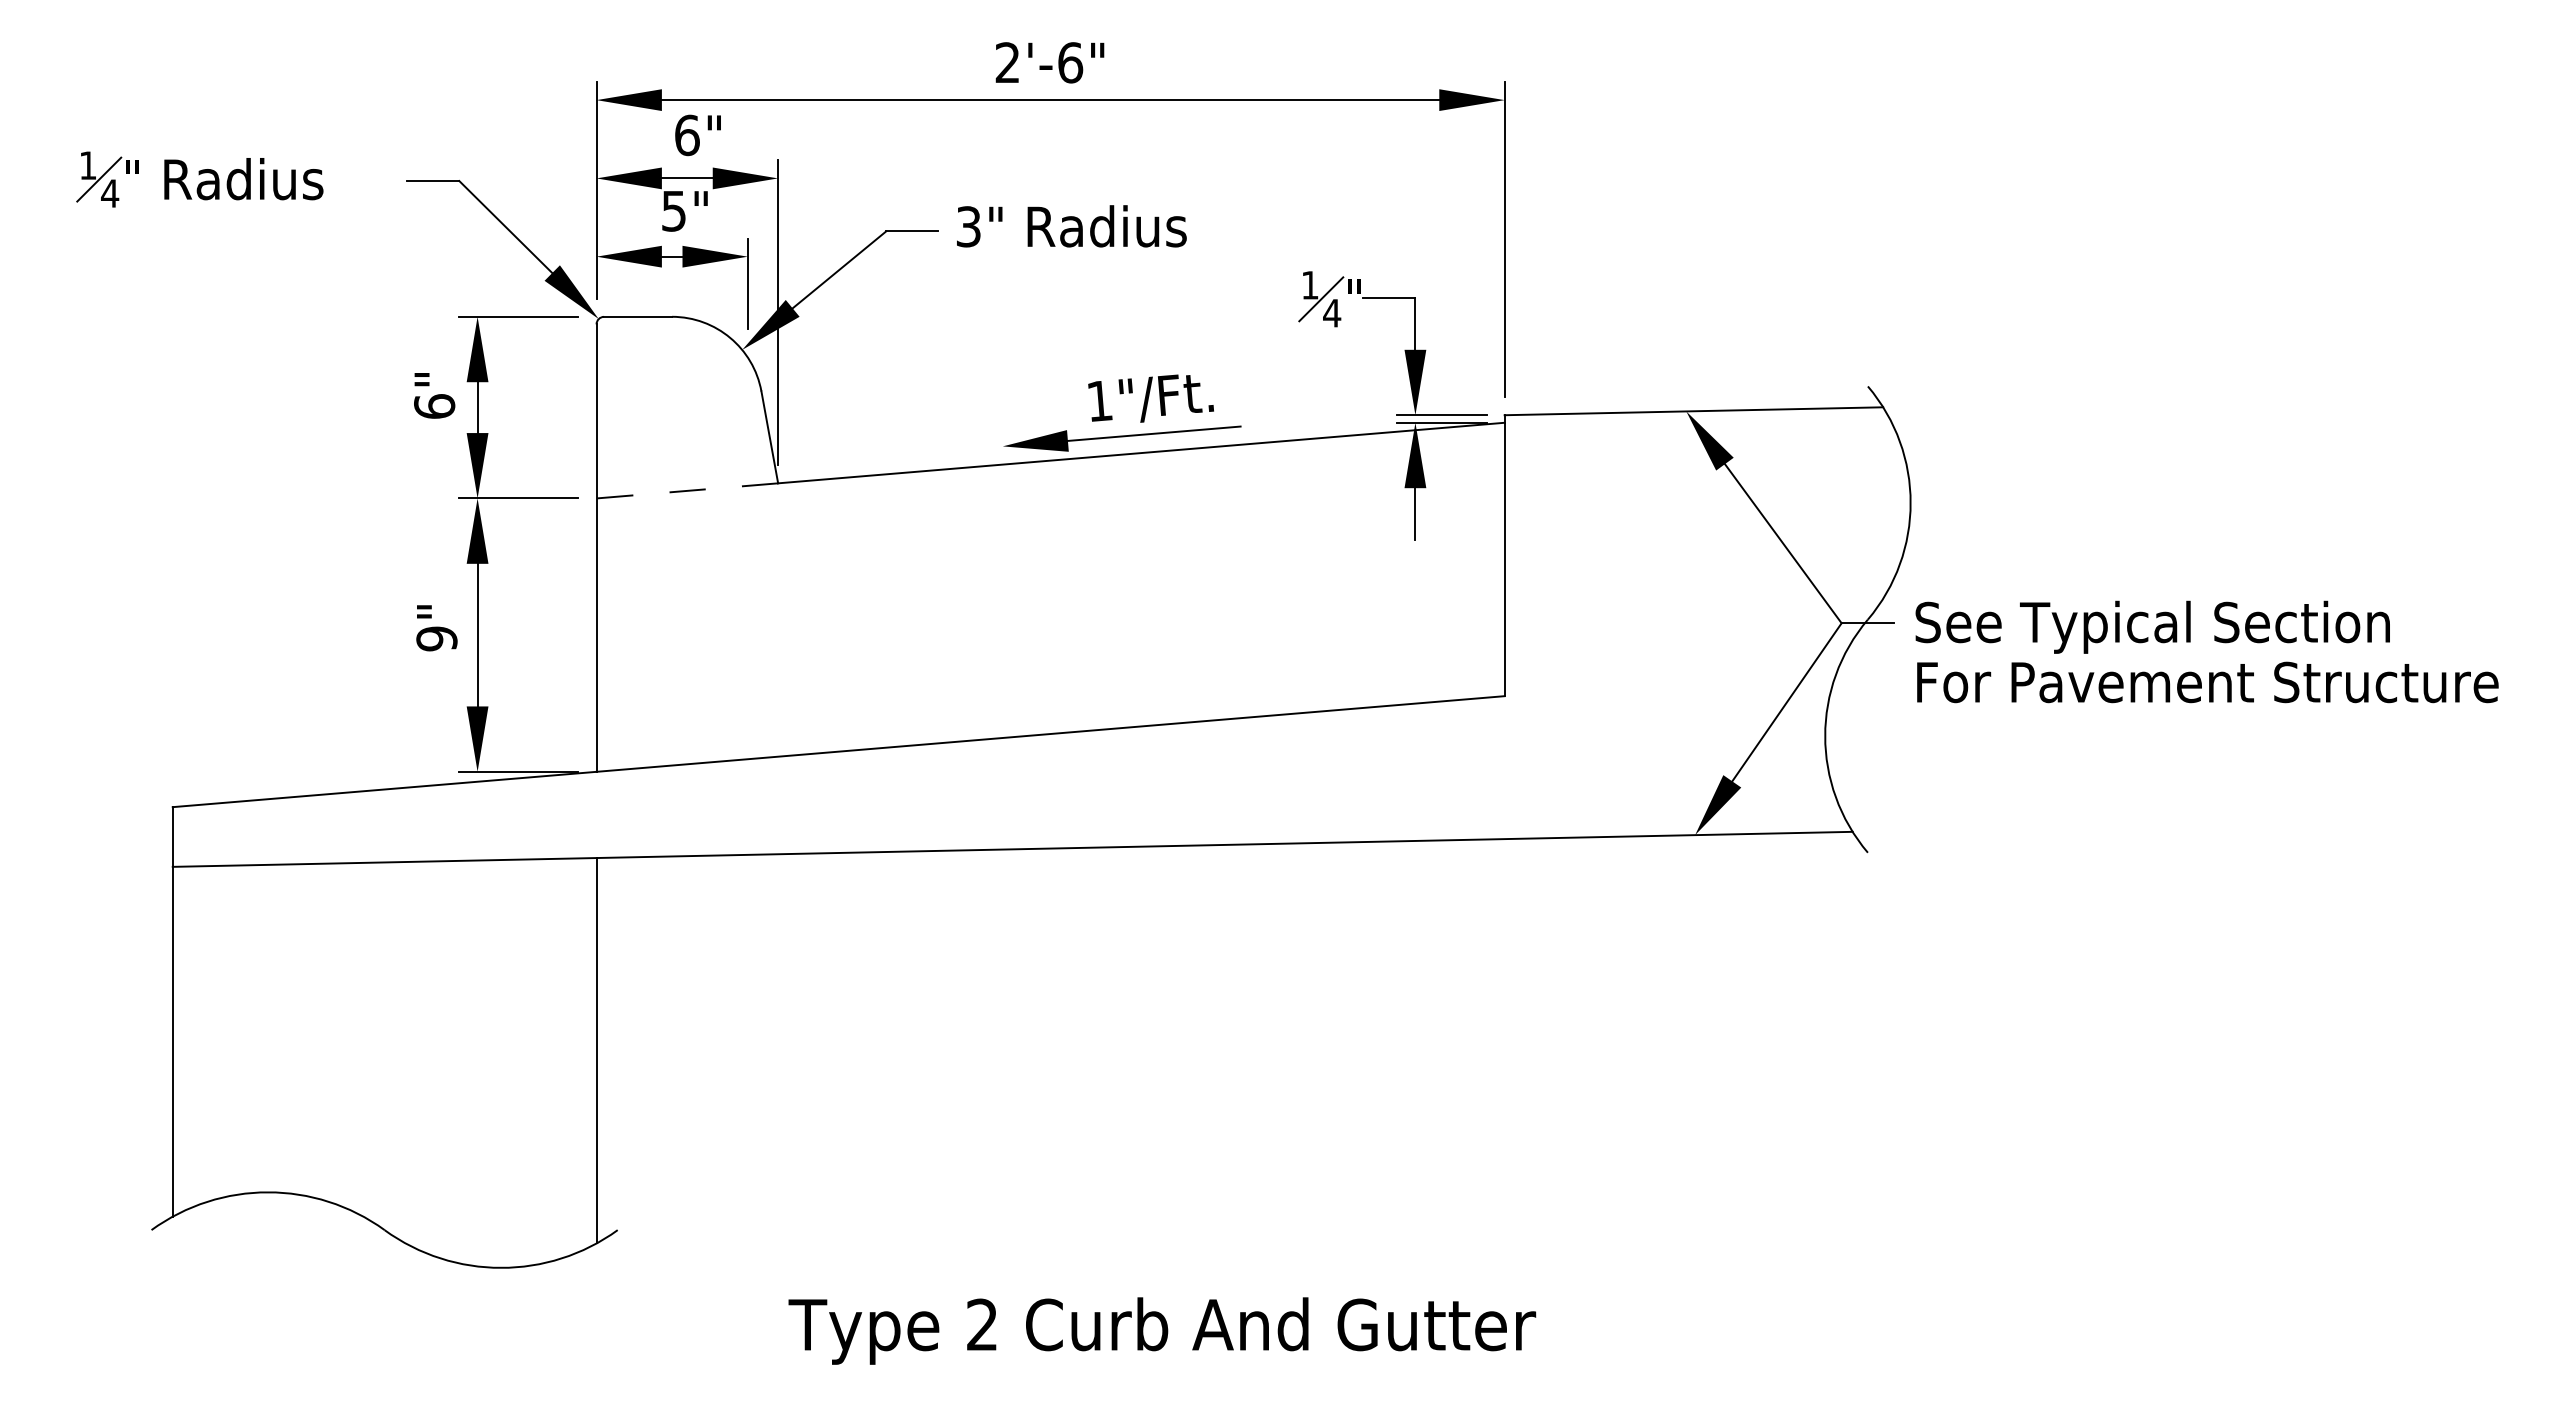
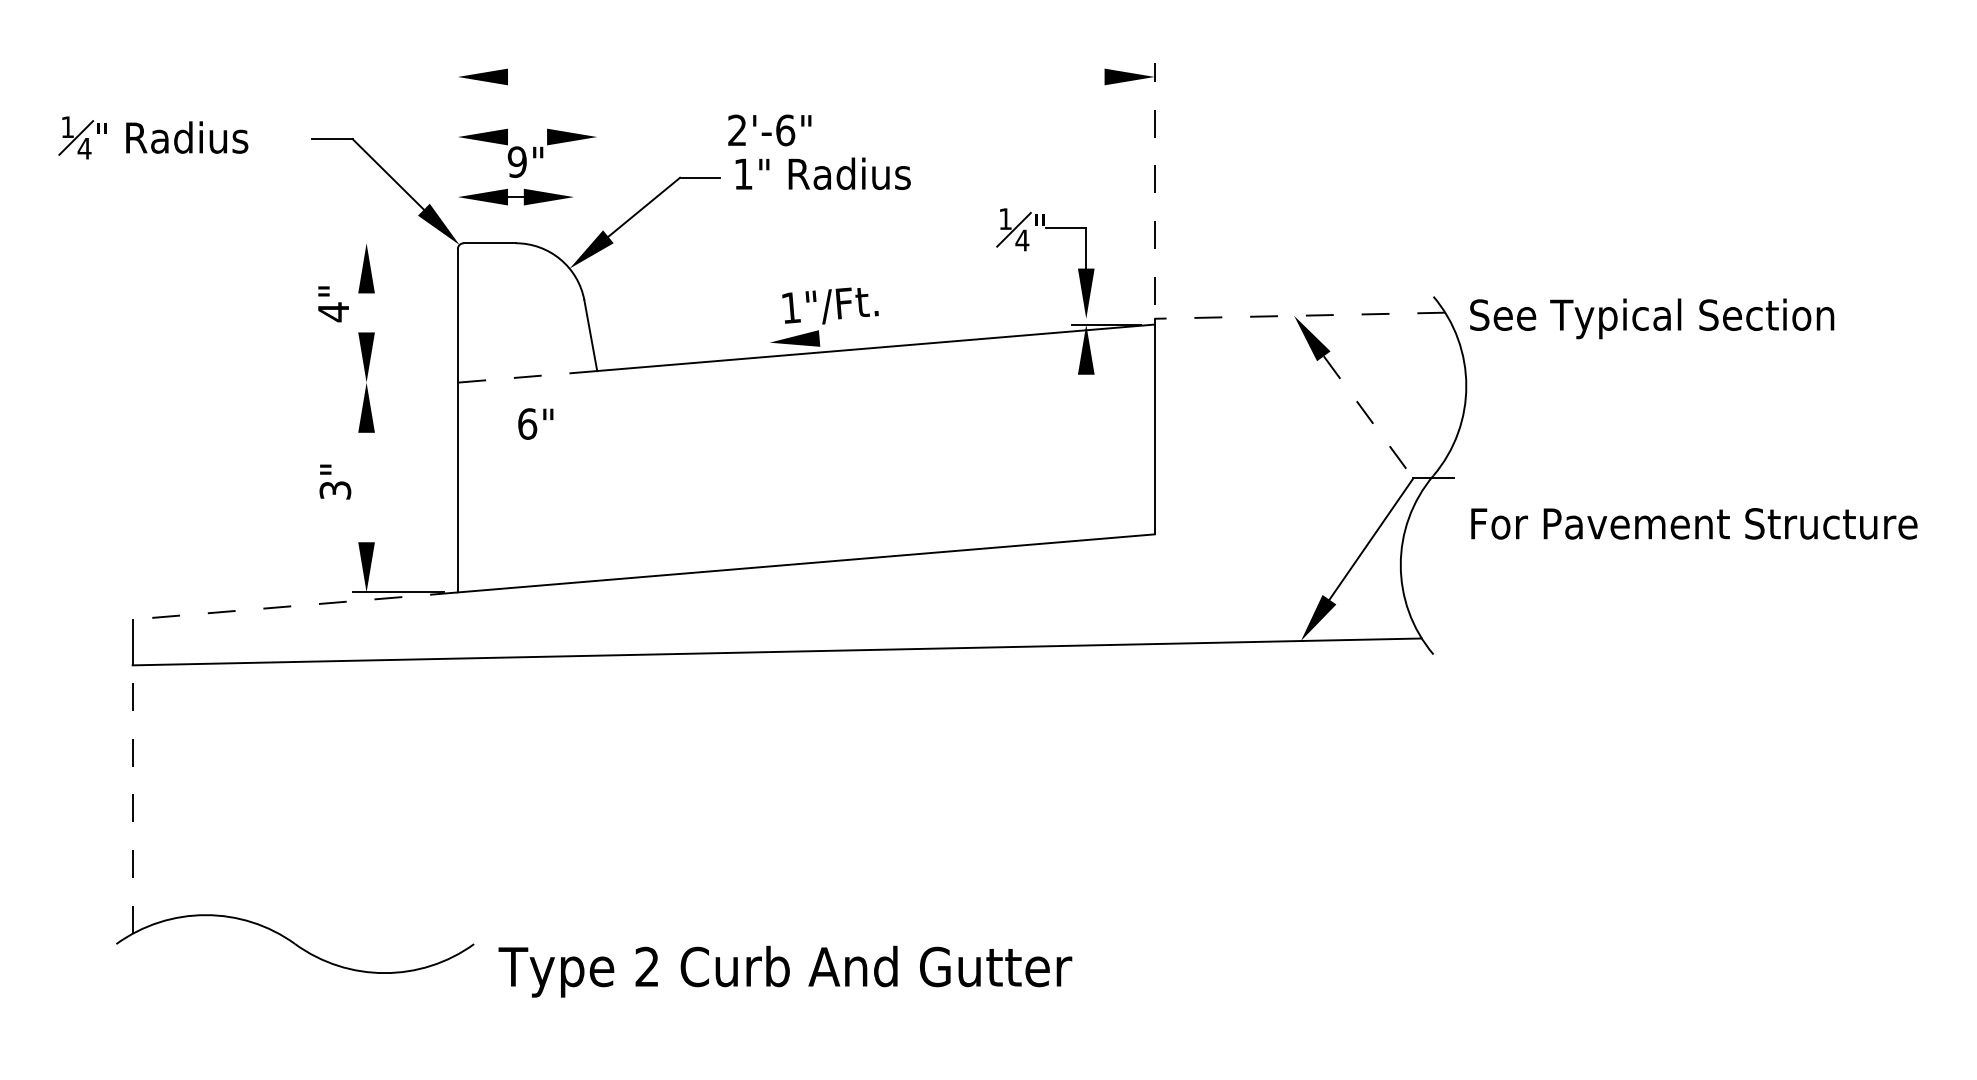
text: (1049, 62) -> (769, 130), moved
line: (1050, 100) -> (806, 77), removed
text: (697, 135) -> (535, 424), moved
line: (686, 178) -> (526, 137), removed
line: (596, 189) -> (457, 145), removed
text: (673, 210) -> (516, 161), 5" -> 9"
text: (968, 226) -> (743, 173), 3" -> 1"
line: (1504, 239) -> (1154, 183), solid -> dashed
line: (747, 283) -> (573, 217), removed
line: (778, 312) -> (597, 239), removed
line: (518, 316) -> (397, 243), removed
text: (1150, 398) -> (830, 305), moved
text: (434, 406) -> (333, 312), 6" -> 4"
line: (477, 407) -> (366, 312), removed
line: (1693, 411) -> (1299, 315), solid -> dashed
line: (1441, 415) -> (1106, 318), removed
line: (1153, 433) -> (885, 332), removed
line: (518, 498) -> (397, 382), removed
line: (1415, 514) -> (1086, 394), removed
line: (1783, 543) -> (1368, 417), solid -> dashed
text: (2152, 626) -> (1651, 318), moved
line: (477, 634) -> (366, 487), removed
text: (436, 638) -> (335, 490), 9" -> 3"
line: (384, 789) -> (295, 605), solid -> dashed
line: (172, 1041) -> (132, 799), solid -> dashed
line: (596, 1050) -> (457, 806), removed
text: (1162, 1330) -> (785, 971), moved

